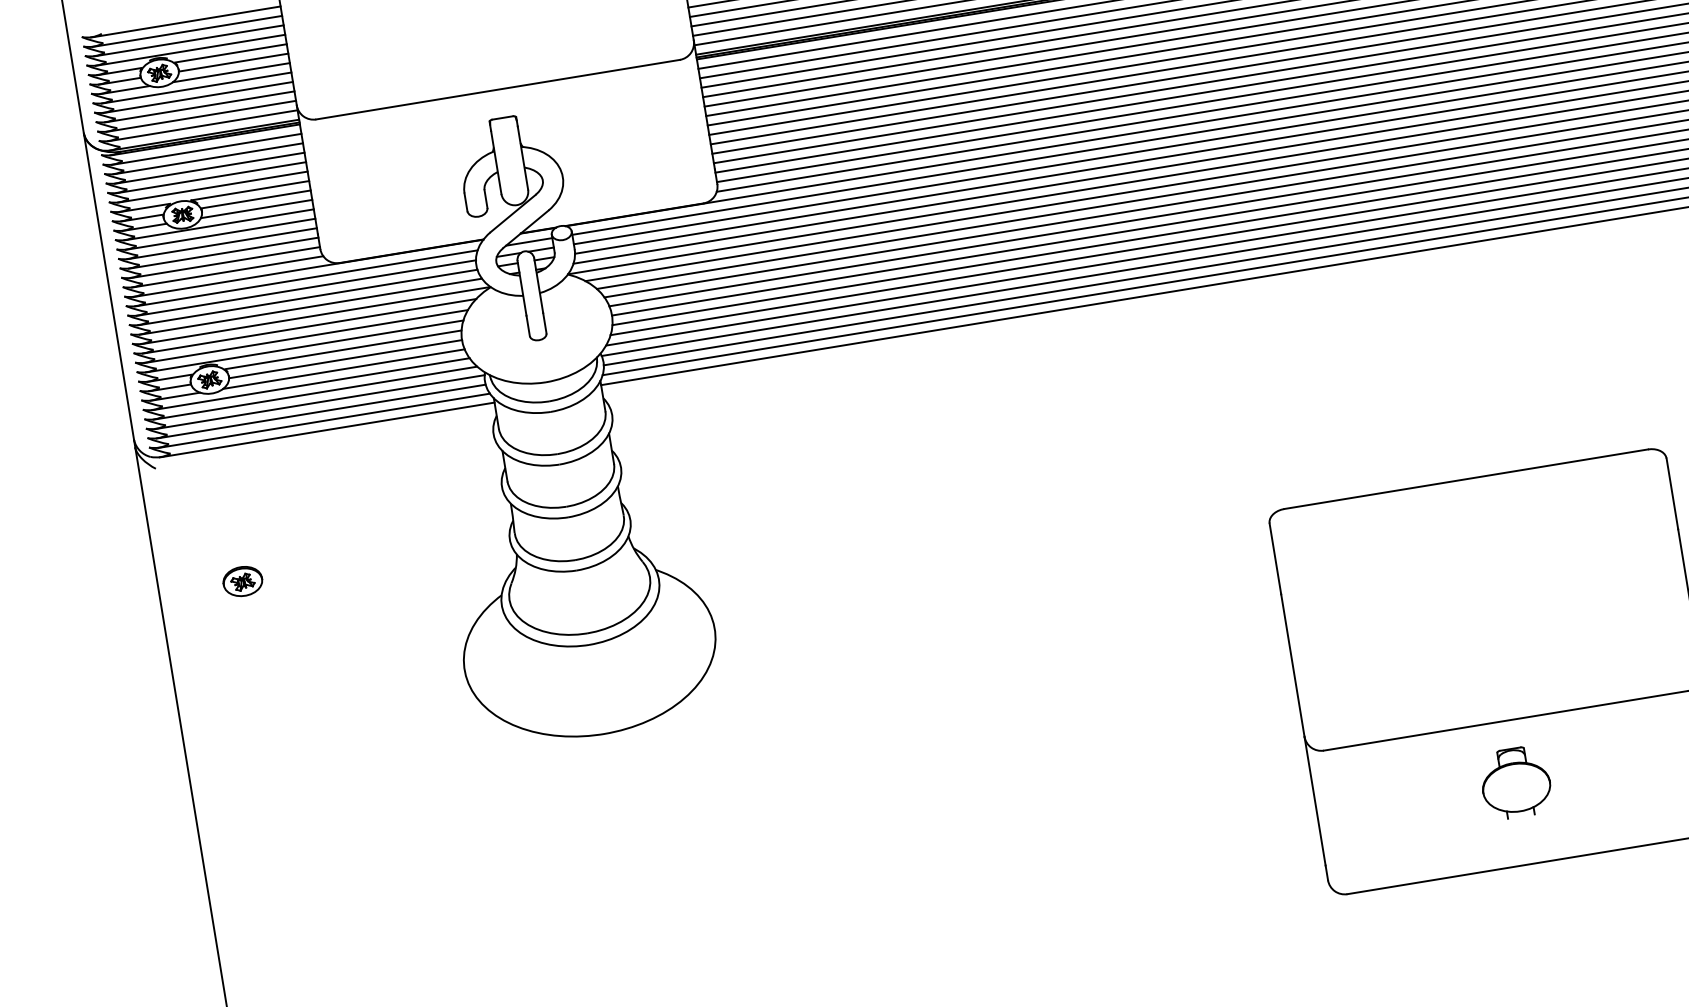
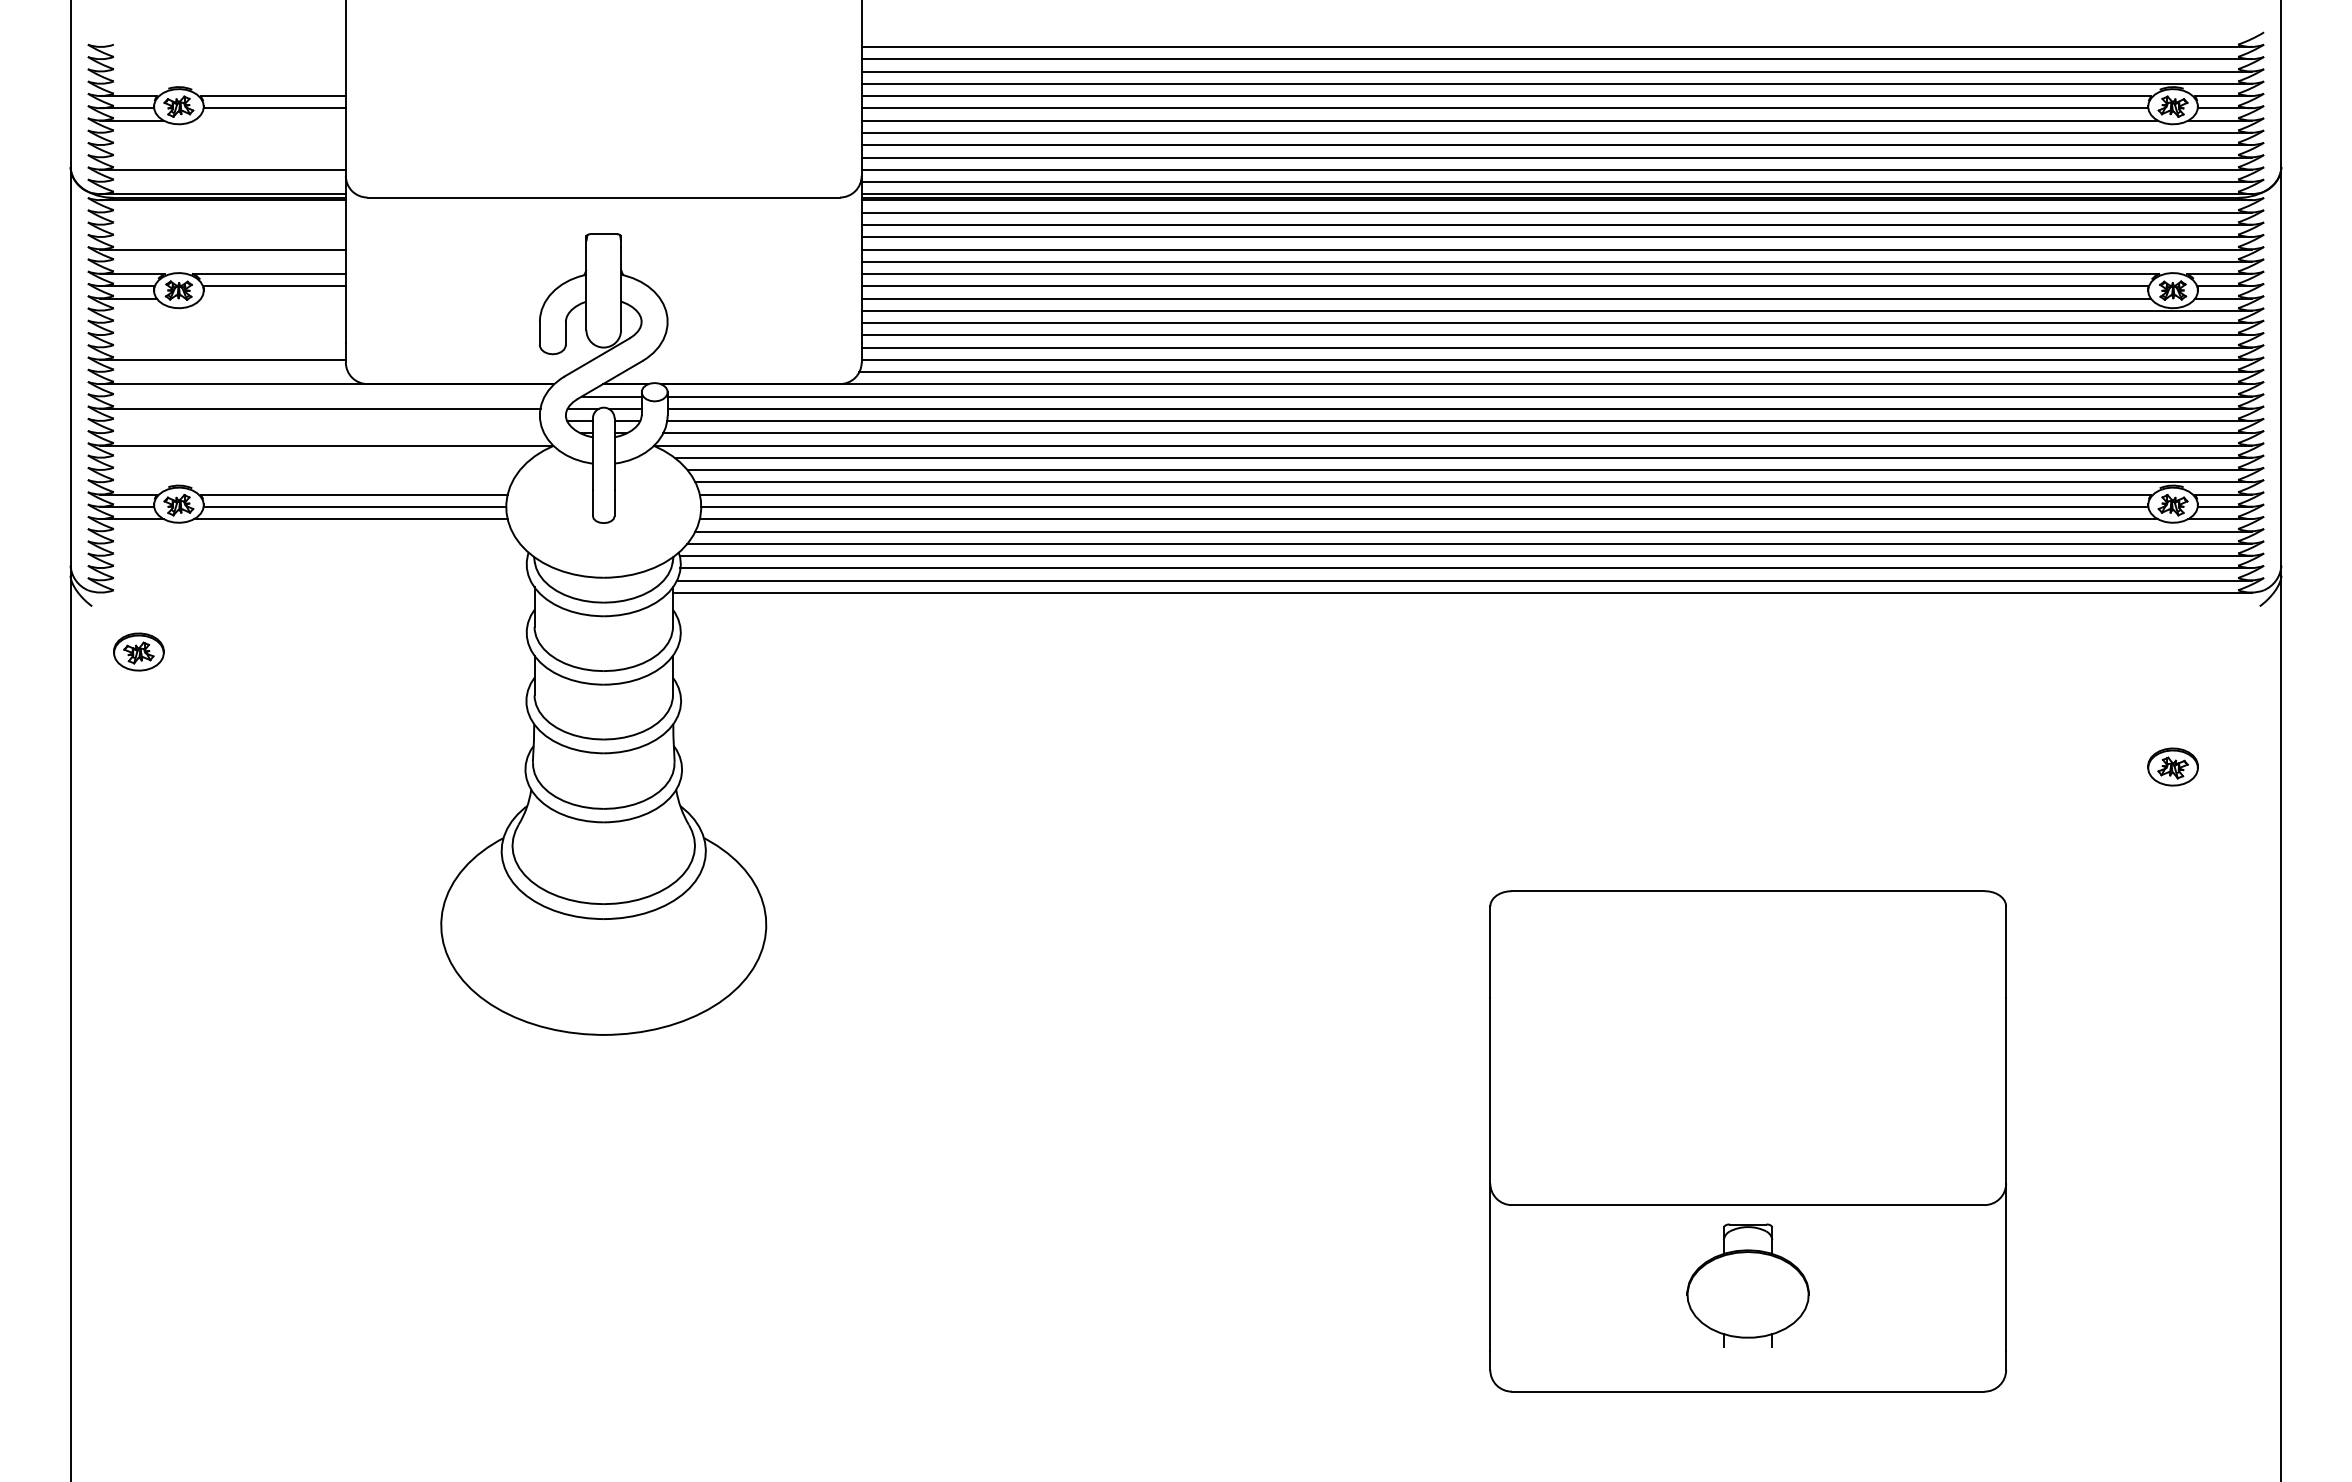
line: (185, 22) -> (222, 47), removed
line: (187, 31) -> (222, 59), removed
line: (188, 40) -> (222, 71), removed
line: (190, 49) -> (222, 83), removed
line: (231, 72) -> (269, 120), removed
line: (196, 88) -> (222, 133), removed
line: (198, 97) -> (222, 145), removed
line: (199, 106) -> (222, 157), removed
line: (202, 126) -> (222, 182), removed
line: (206, 149) -> (222, 212), removed
line: (208, 158) -> (222, 224), removed
line: (209, 168) -> (222, 237), removed
line: (212, 186) -> (222, 261), removed
line: (256, 209) -> (273, 298), removed
line: (218, 224) -> (222, 310), removed
line: (220, 234) -> (222, 323), removed
line: (222, 243) -> (222, 335), removed
line: (223, 253) -> (222, 347), removed
line: (227, 272) -> (223, 372), removed
line: (305, 278) -> (321, 396), removed
line: (307, 297) -> (319, 421), removed
line: (310, 306) -> (321, 433), removed
line: (308, 326) -> (315, 457), removed
line: (305, 336) -> (309, 470), removed
line: (304, 346) -> (305, 482), removed
line: (310, 384) -> (305, 531), removed
line: (315, 393) -> (309, 543), removed
line: (319, 402) -> (313, 556), removed
line: (320, 411) -> (312, 568), removed
line: (323, 420) -> (314, 580), removed
line: (326, 429) -> (316, 592), removed
part: (242, 581) -> (138, 651), moved
part: (1515, 781) -> (1748, 1284), size x1.4

